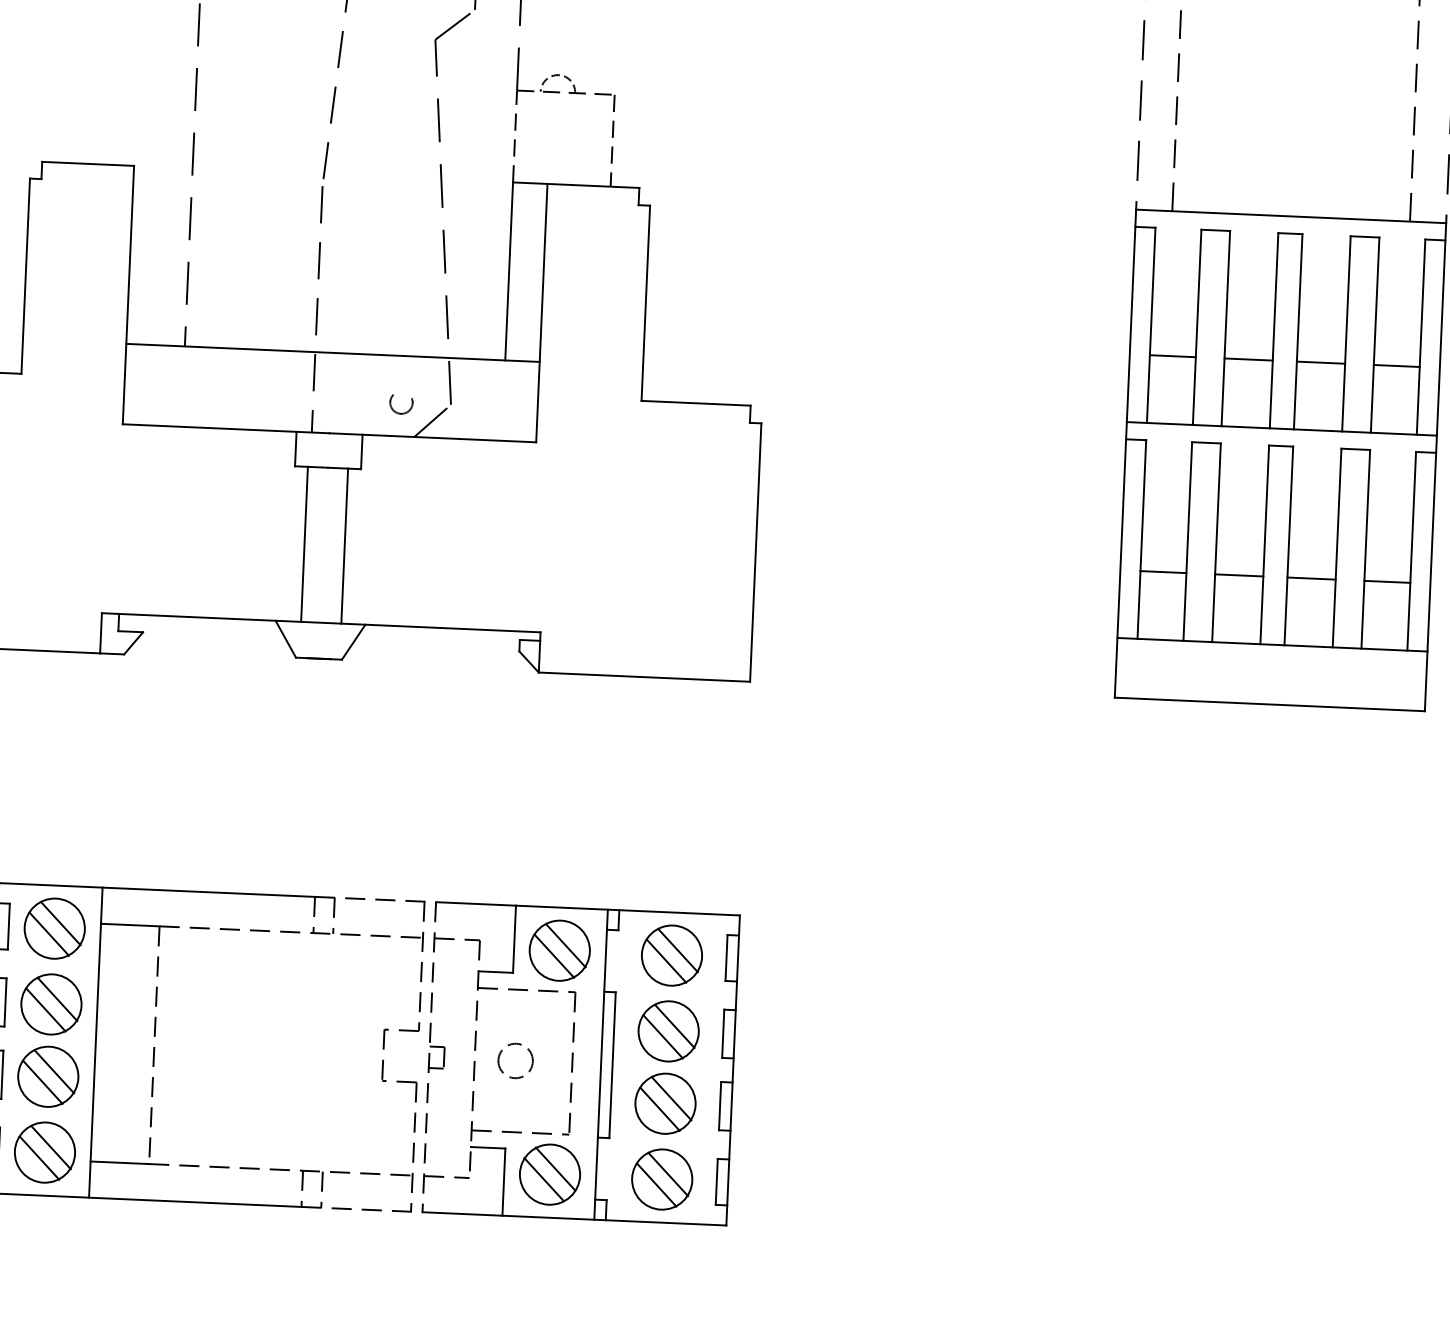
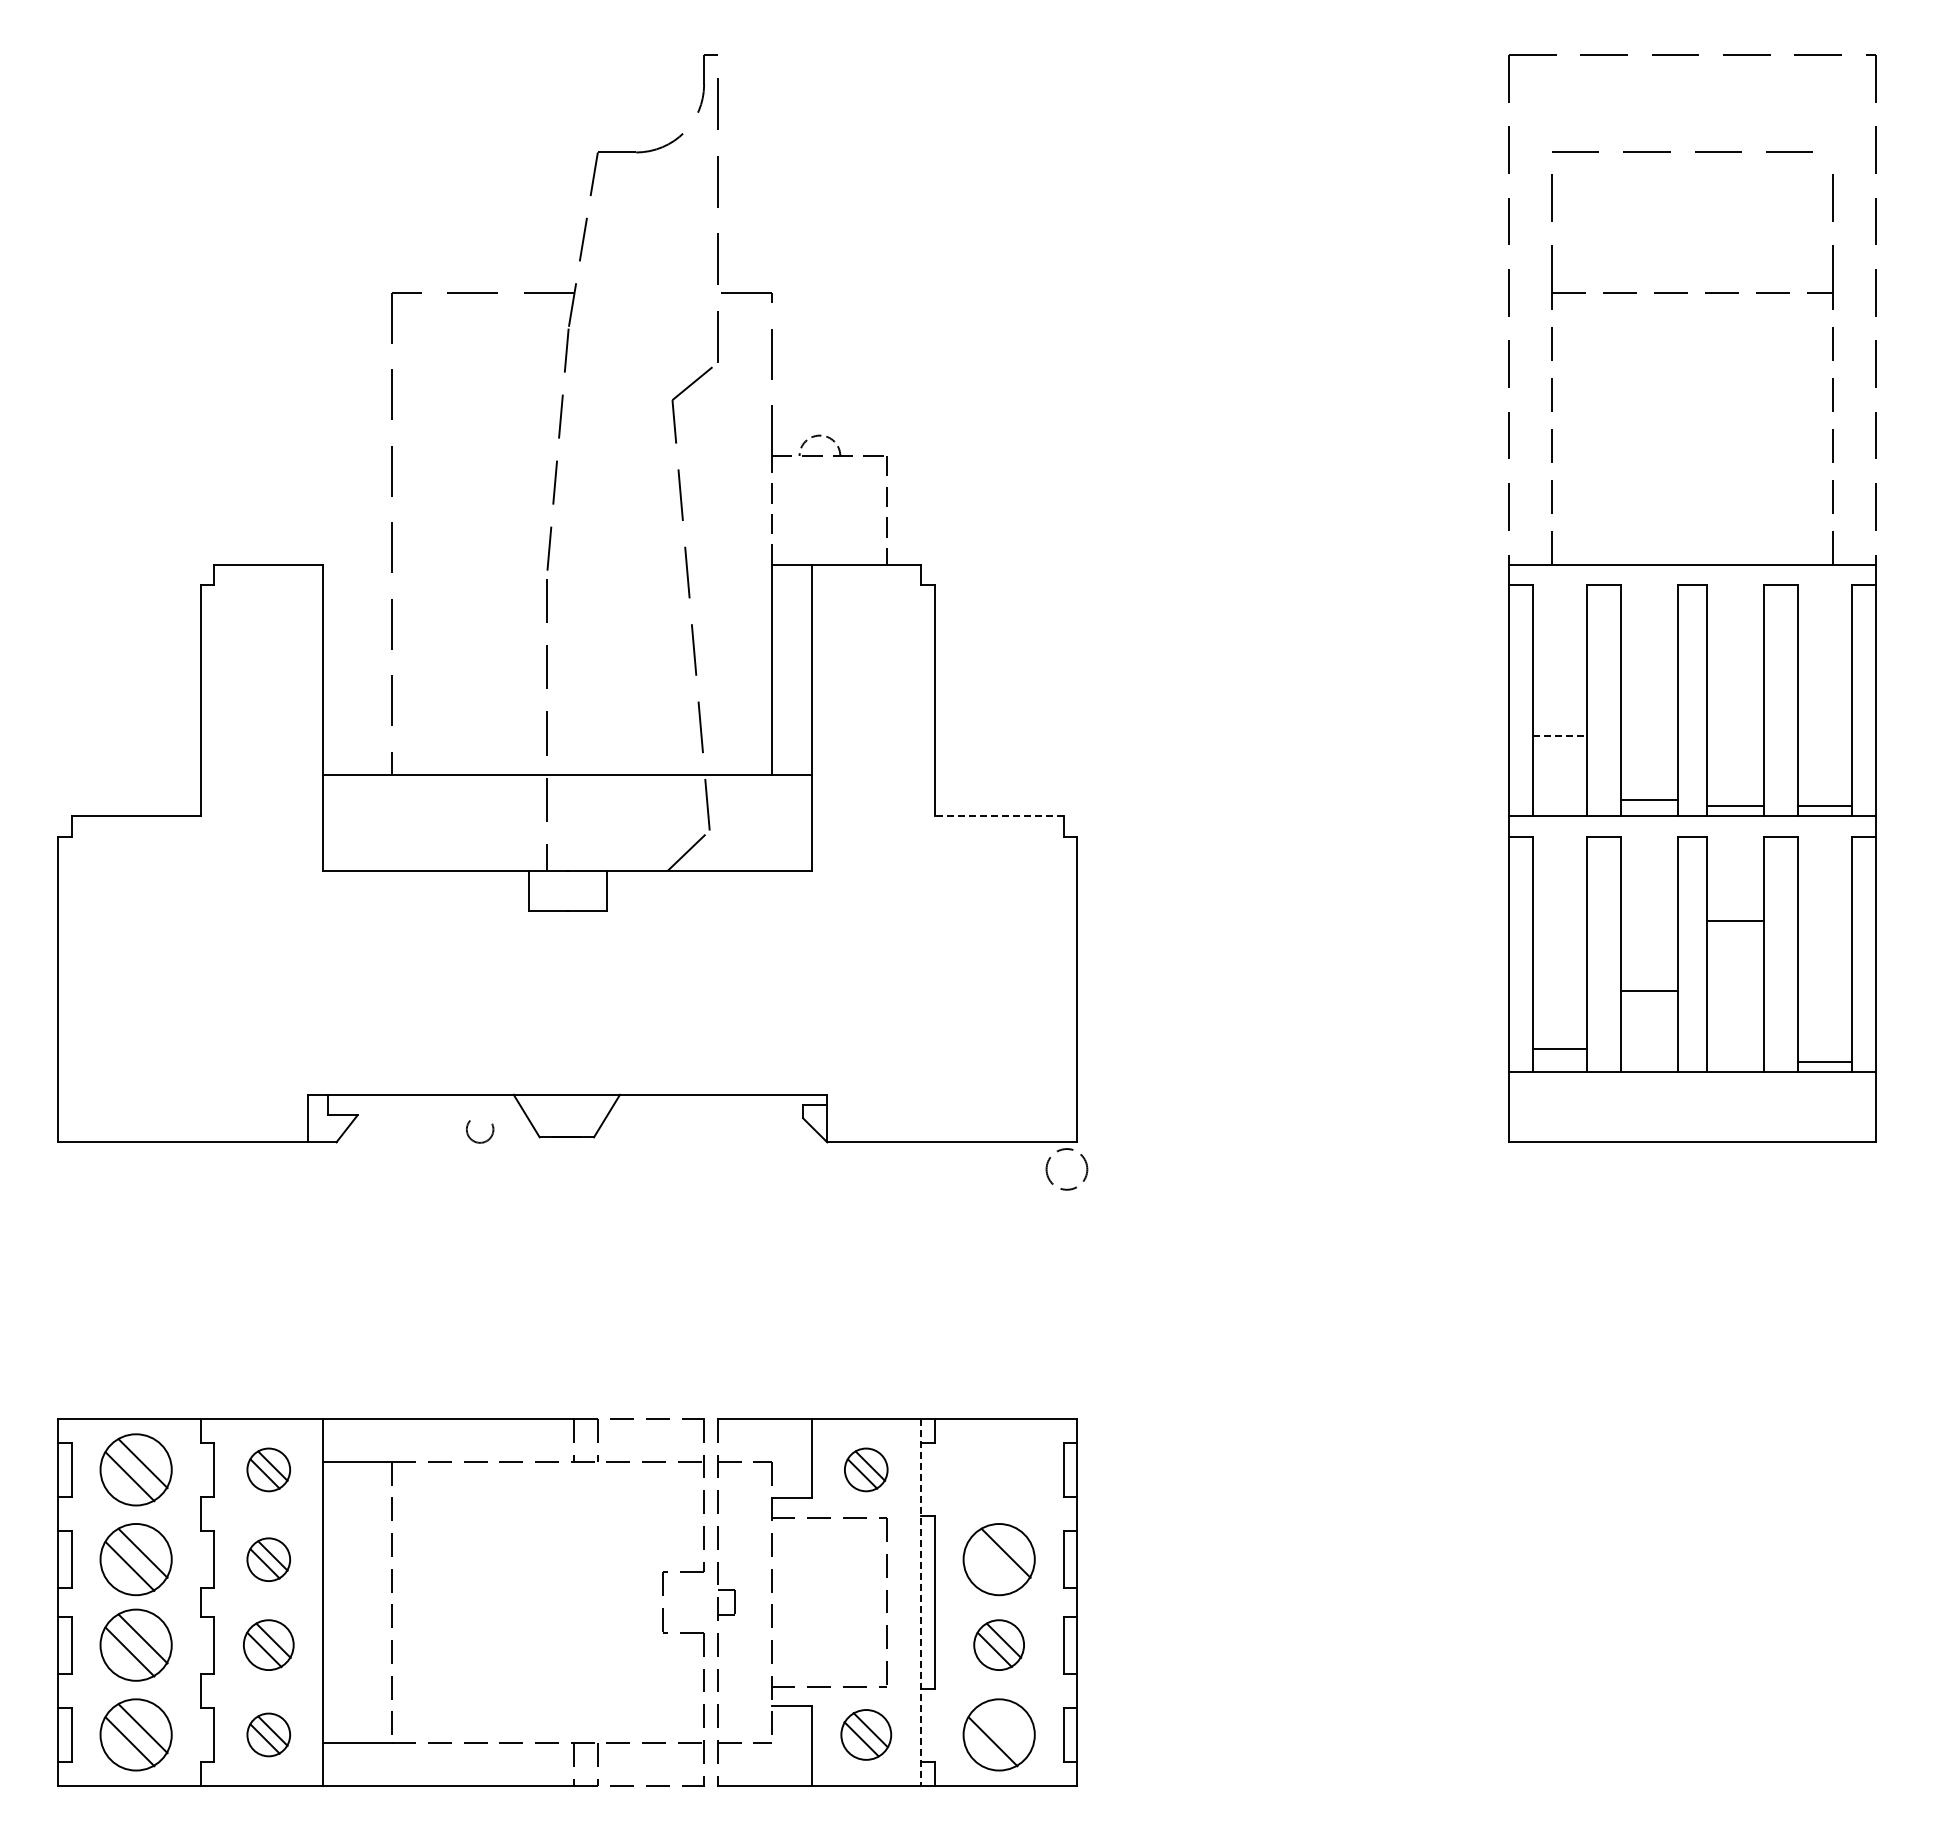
line: (1173, 355) -> (1560, 735), solid -> dashed
line: (1248, 359) -> (1649, 799), moved
line: (1320, 362) -> (1734, 805), moved
line: (1396, 365) -> (1824, 805), moved
line: (696, 403) -> (999, 816), solid -> dashed
circle: (401, 404) -> (480, 1131), moved
line: (304, 543) -> (543, 1002), removed
line: (344, 545) -> (591, 1002), removed
line: (1163, 572) -> (1559, 1049), moved
line: (1310, 578) -> (1734, 921), moved
line: (1386, 581) -> (1824, 1062), moved
part: (54, 928) -> (268, 1469), size x0.6
part: (559, 950) -> (865, 1469), size x0.6
part: (671, 955) -> (998, 1469), removed
part: (51, 1004) -> (268, 1559), size x0.6
line: (662, 1037) -> (992, 1566), removed
part: (500, 1056) -> (1048, 1164), moved
line: (601, 1064) -> (921, 1602), solid -> dashed
part: (48, 1076) -> (268, 1644), size x0.7
part: (664, 1103) -> (998, 1644), size x0.7
part: (44, 1152) -> (268, 1734), size x0.6
part: (549, 1174) -> (865, 1734), size x0.7
line: (667, 1174) -> (1005, 1728), removed

